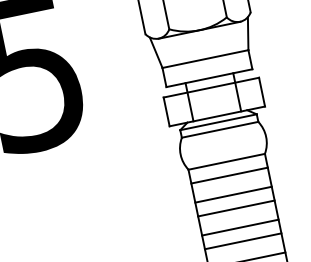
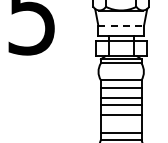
line: (205, 58) -> (121, 25), solid -> dashed
line: (241, 241) -> (120, 122), removed

